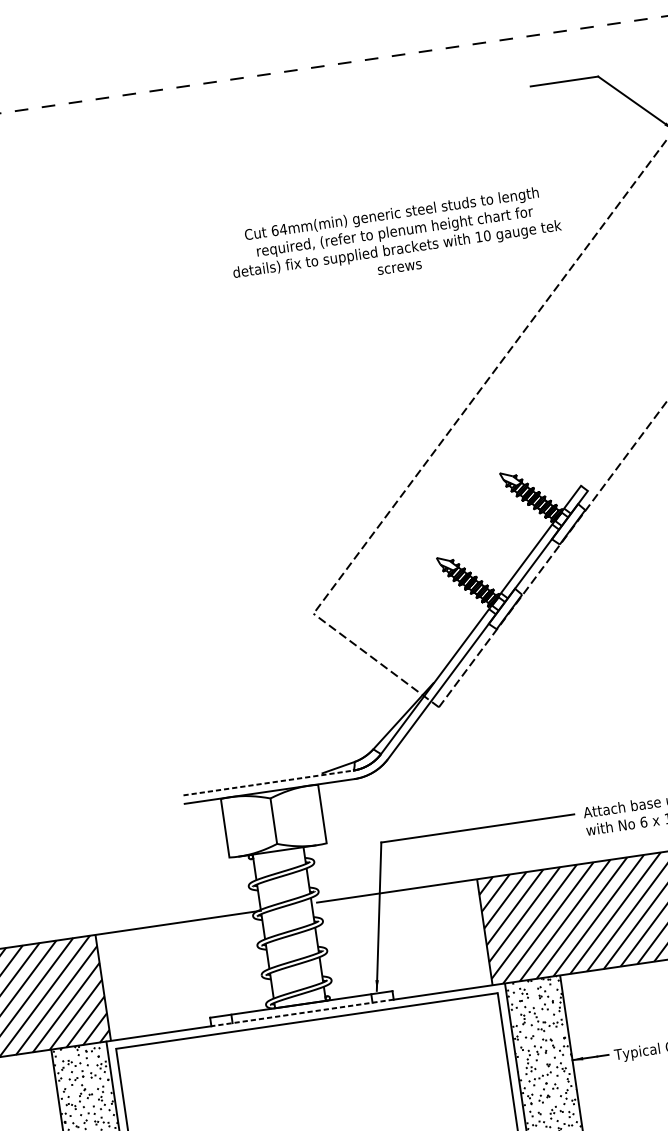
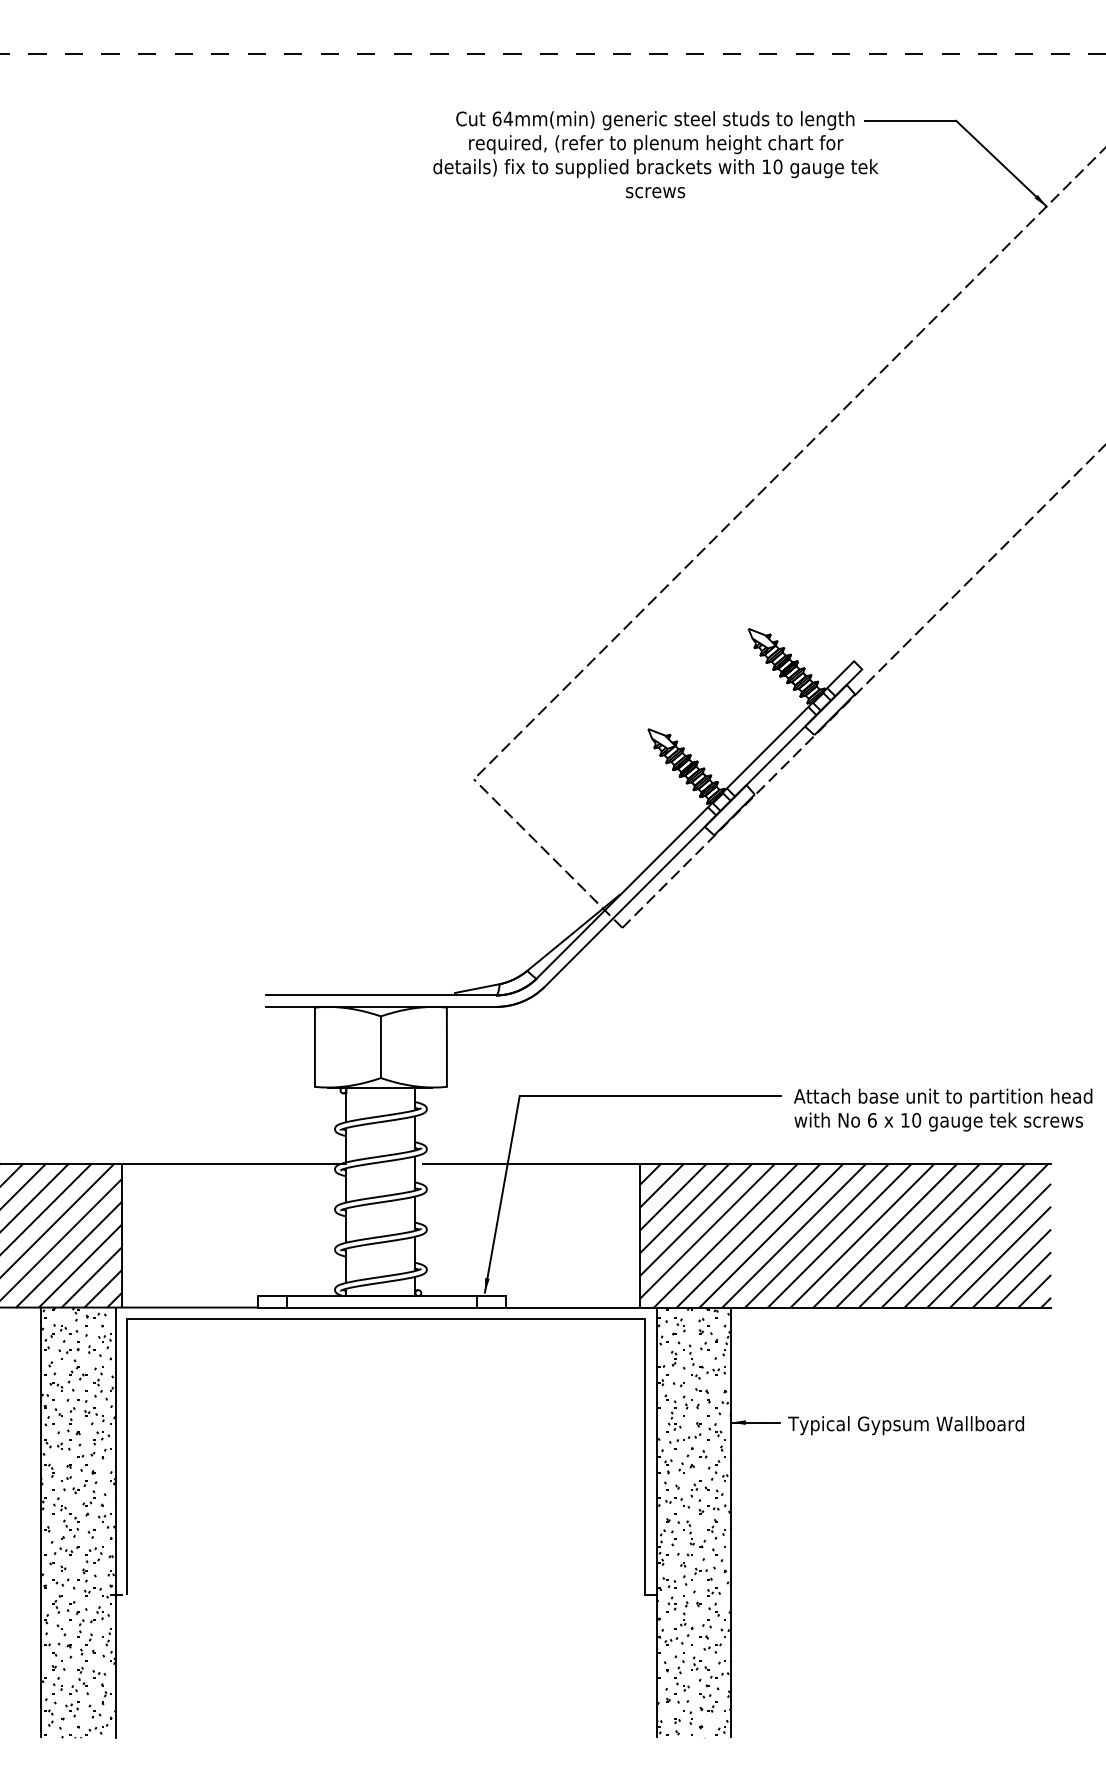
text: (395, 239) -> (655, 154), moved
line: (268, 783) -> (381, 995), dashed -> solid
line: (302, 1012) -> (381, 1307), dashed -> solid

